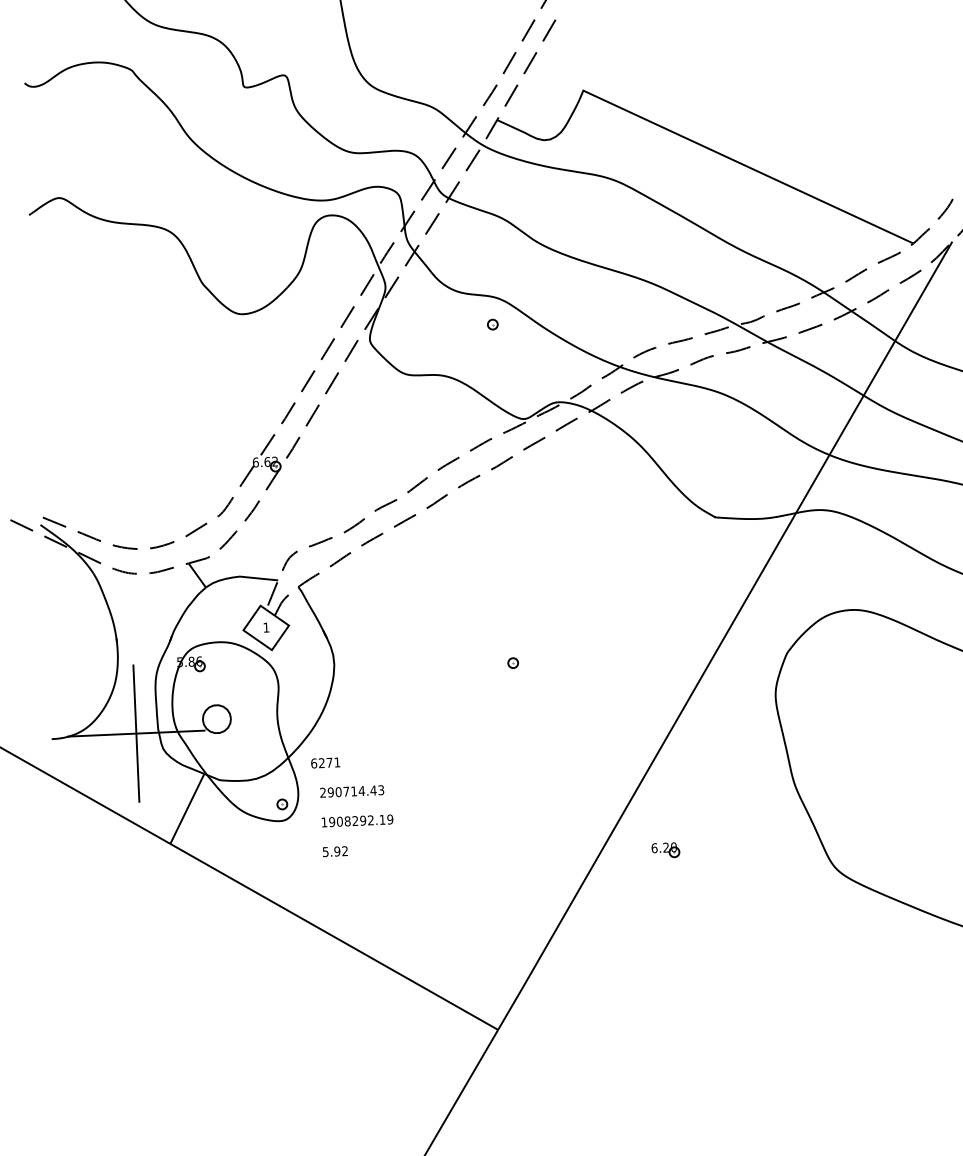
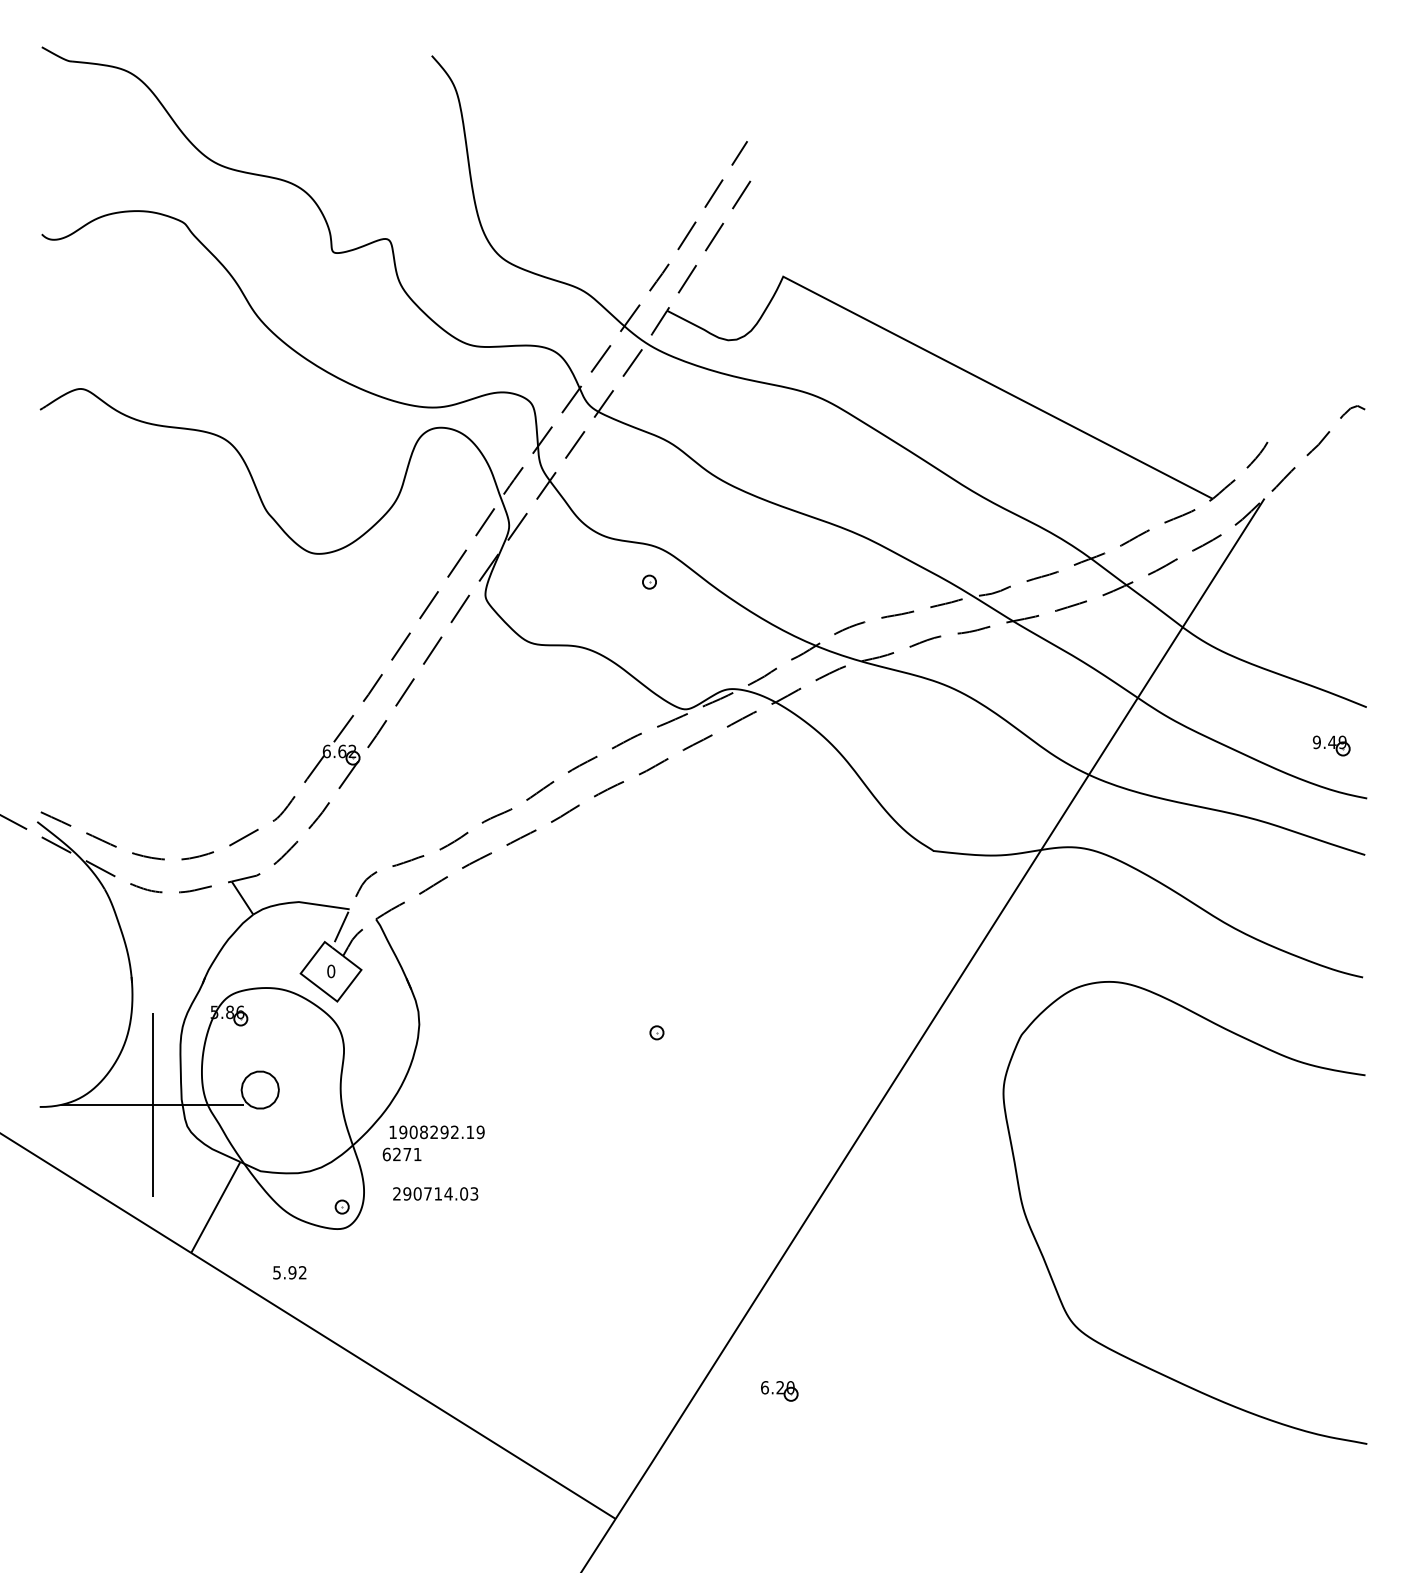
text: (266, 627) -> (331, 971), 1 -> 0
text: (373, 790) -> (463, 1193), 290714.43 -> 290714.03
text: (357, 821) -> (436, 1132), moved
part: (665, 850) -> (779, 1391), moved
text: (335, 851) -> (289, 1272), moved

